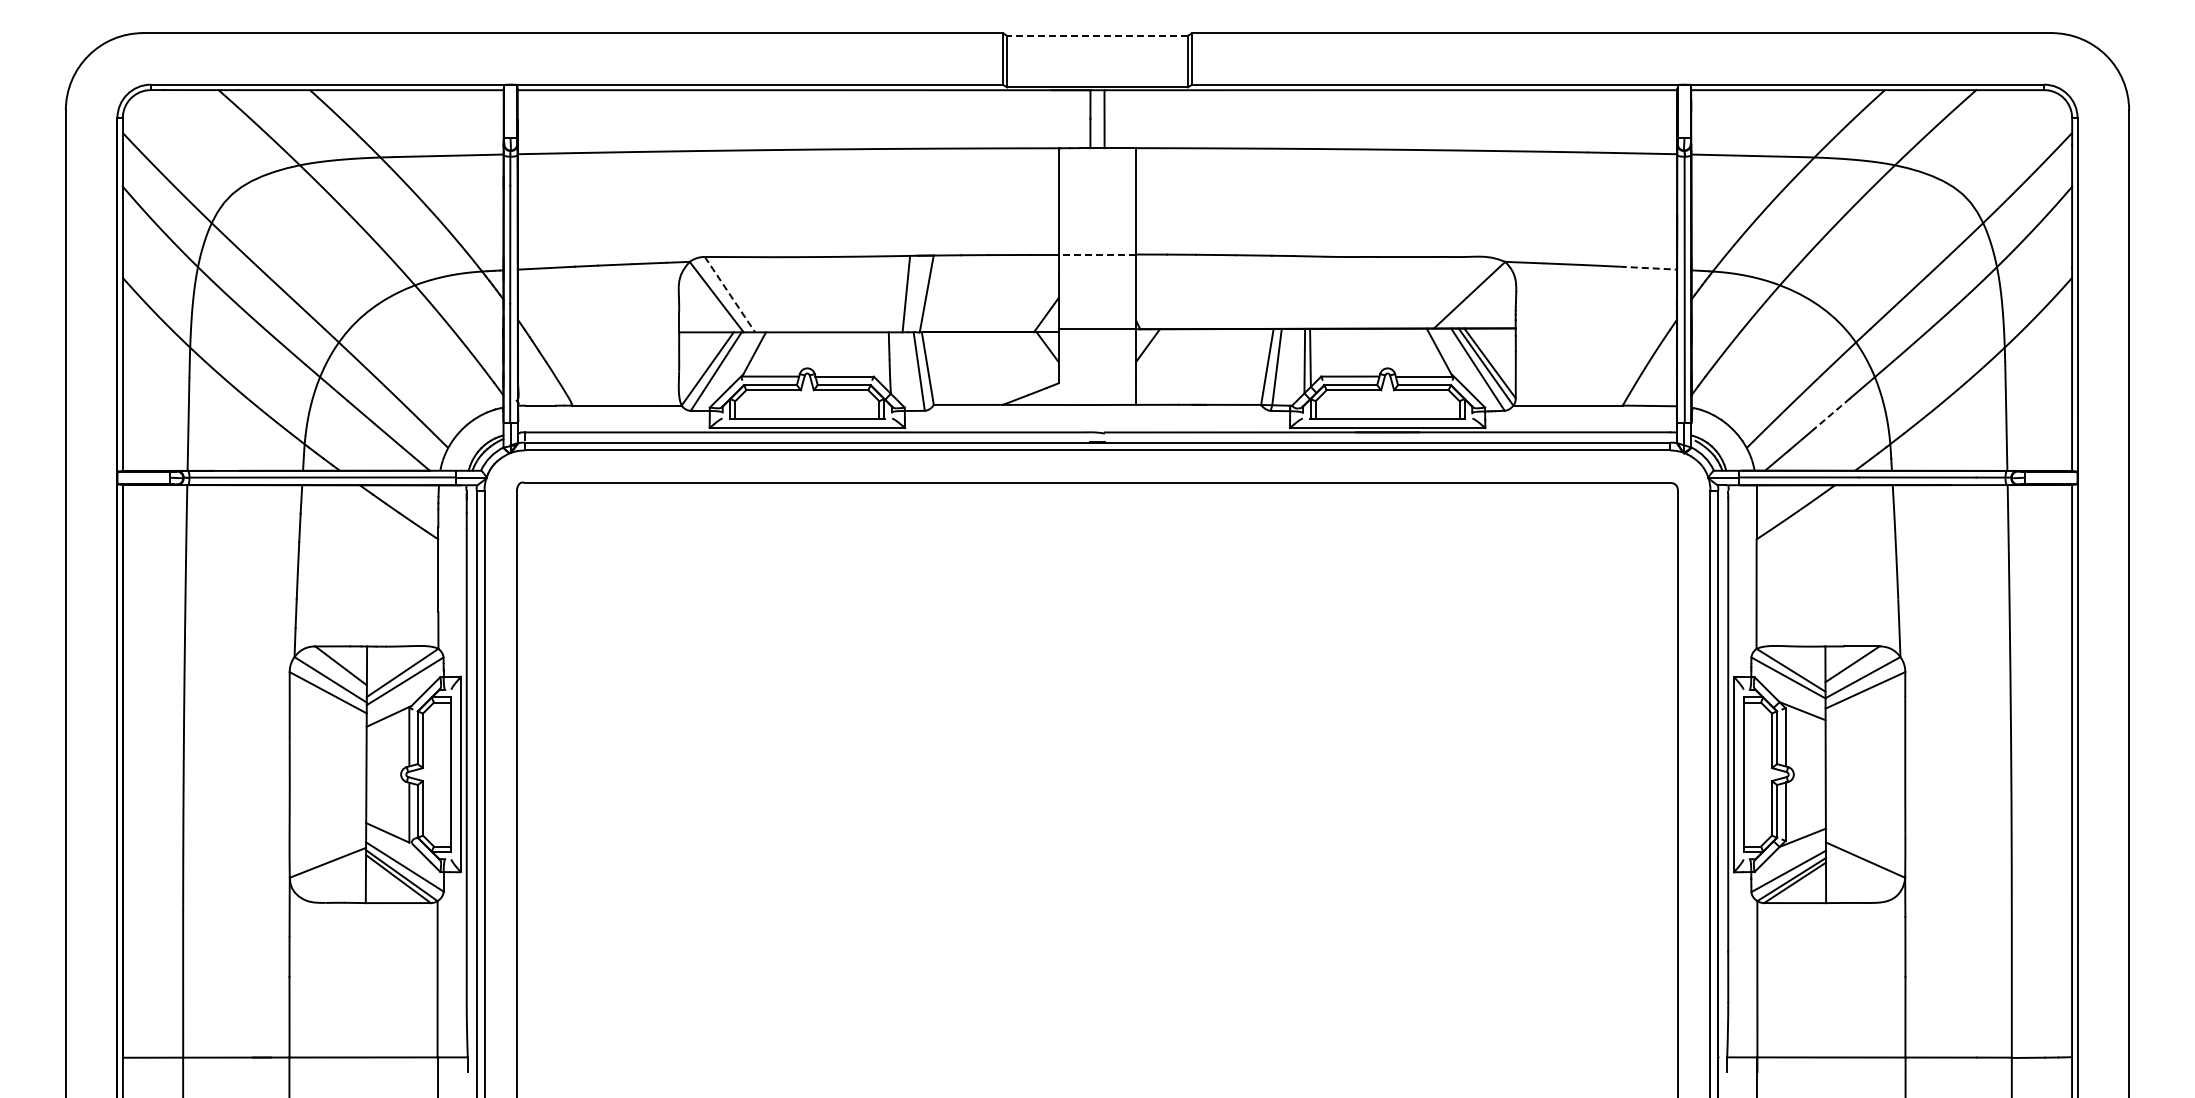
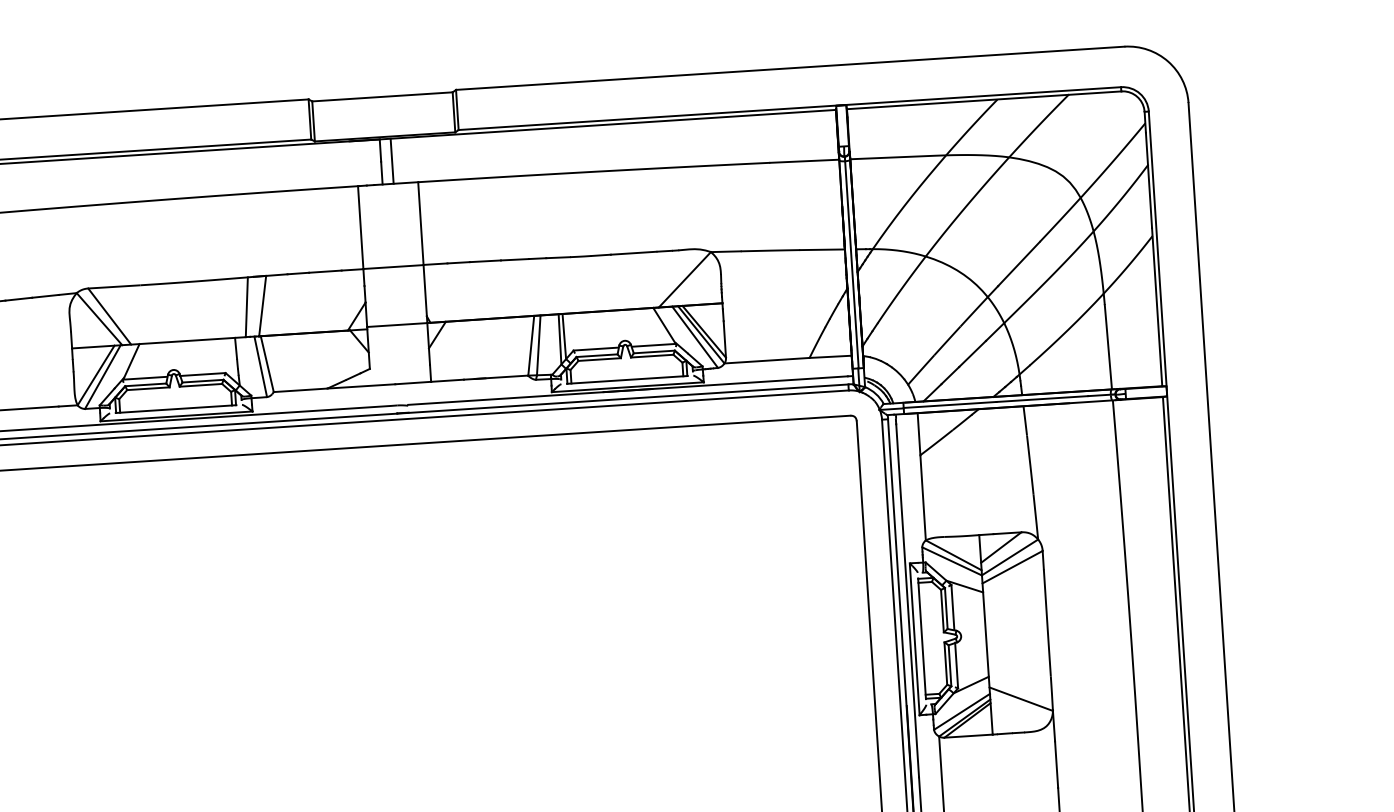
line: (1097, 35) -> (382, 96), dashed -> solid
line: (1097, 254) -> (393, 266), dashed -> solid
line: (1648, 268) -> (822, 250), dashed -> solid
line: (730, 295) -> (110, 317), dashed -> solid
line: (1831, 413) -> (972, 353), dashed -> solid

